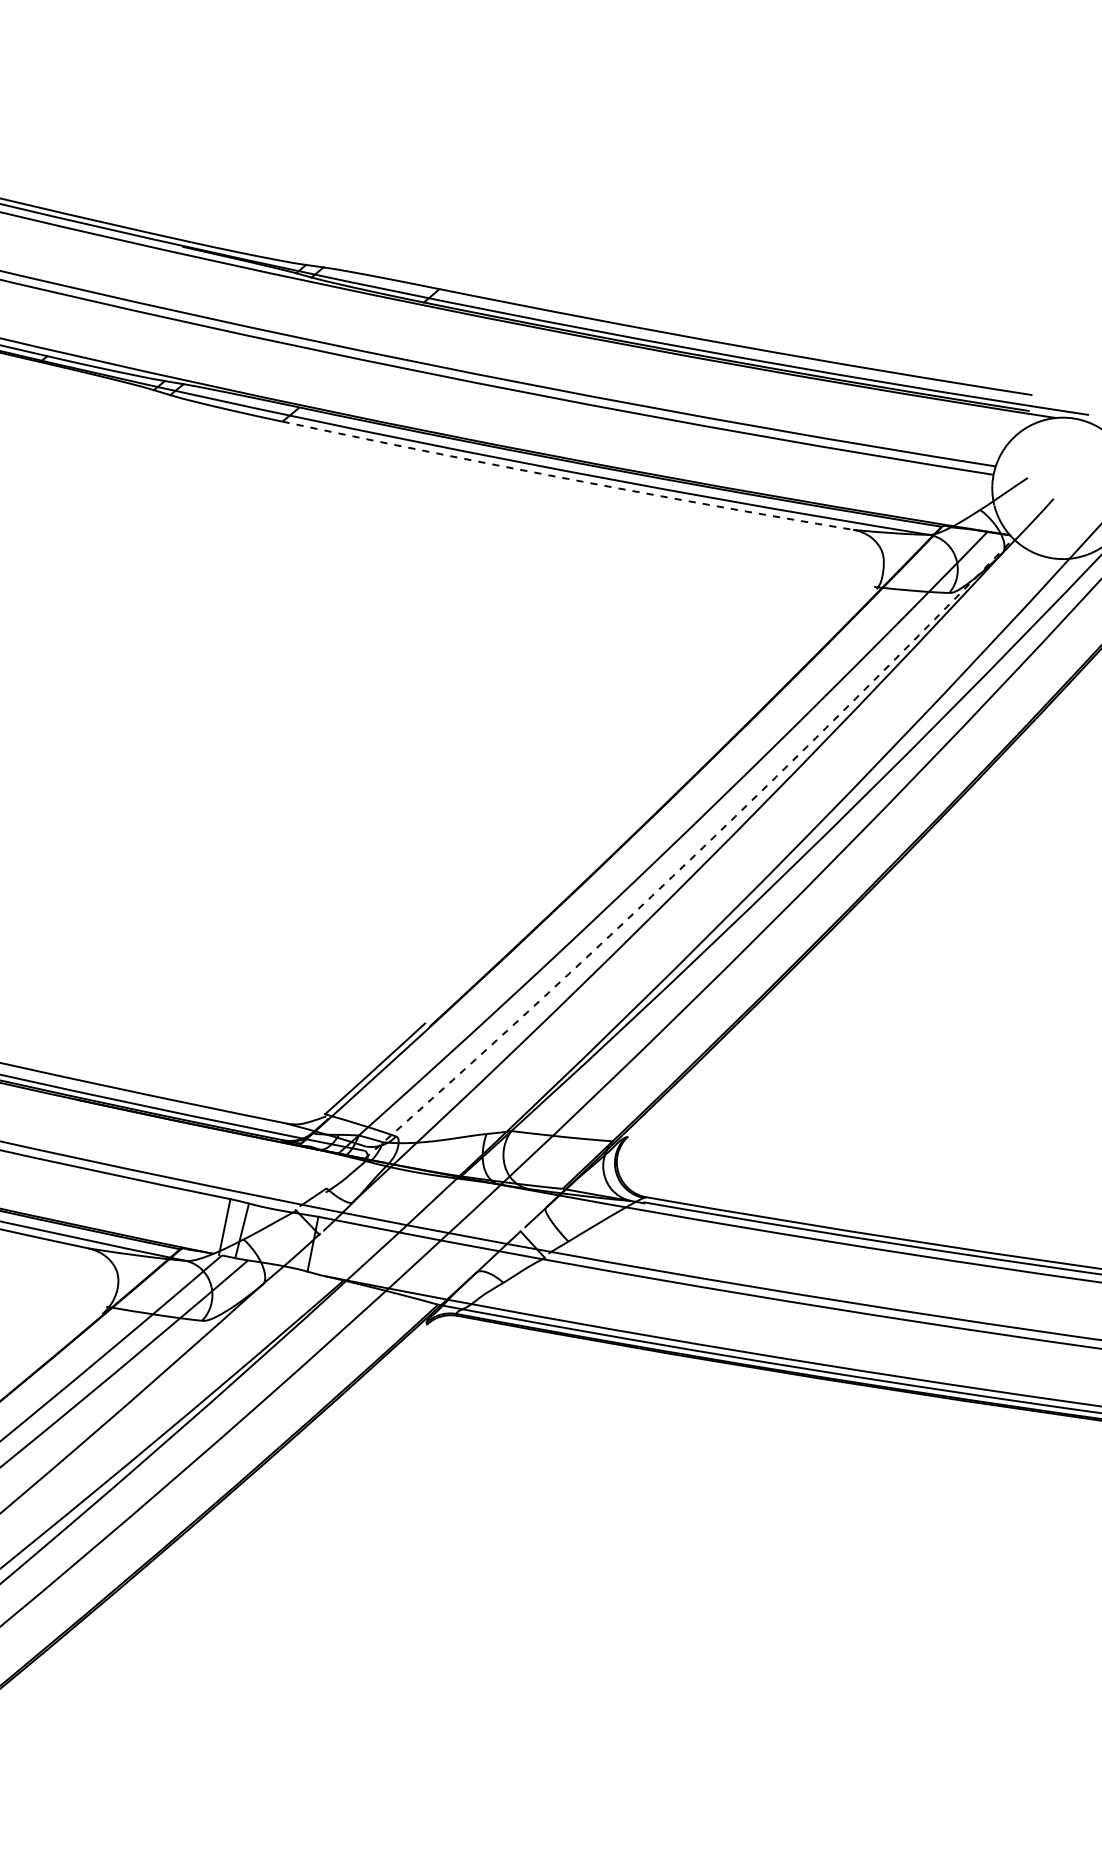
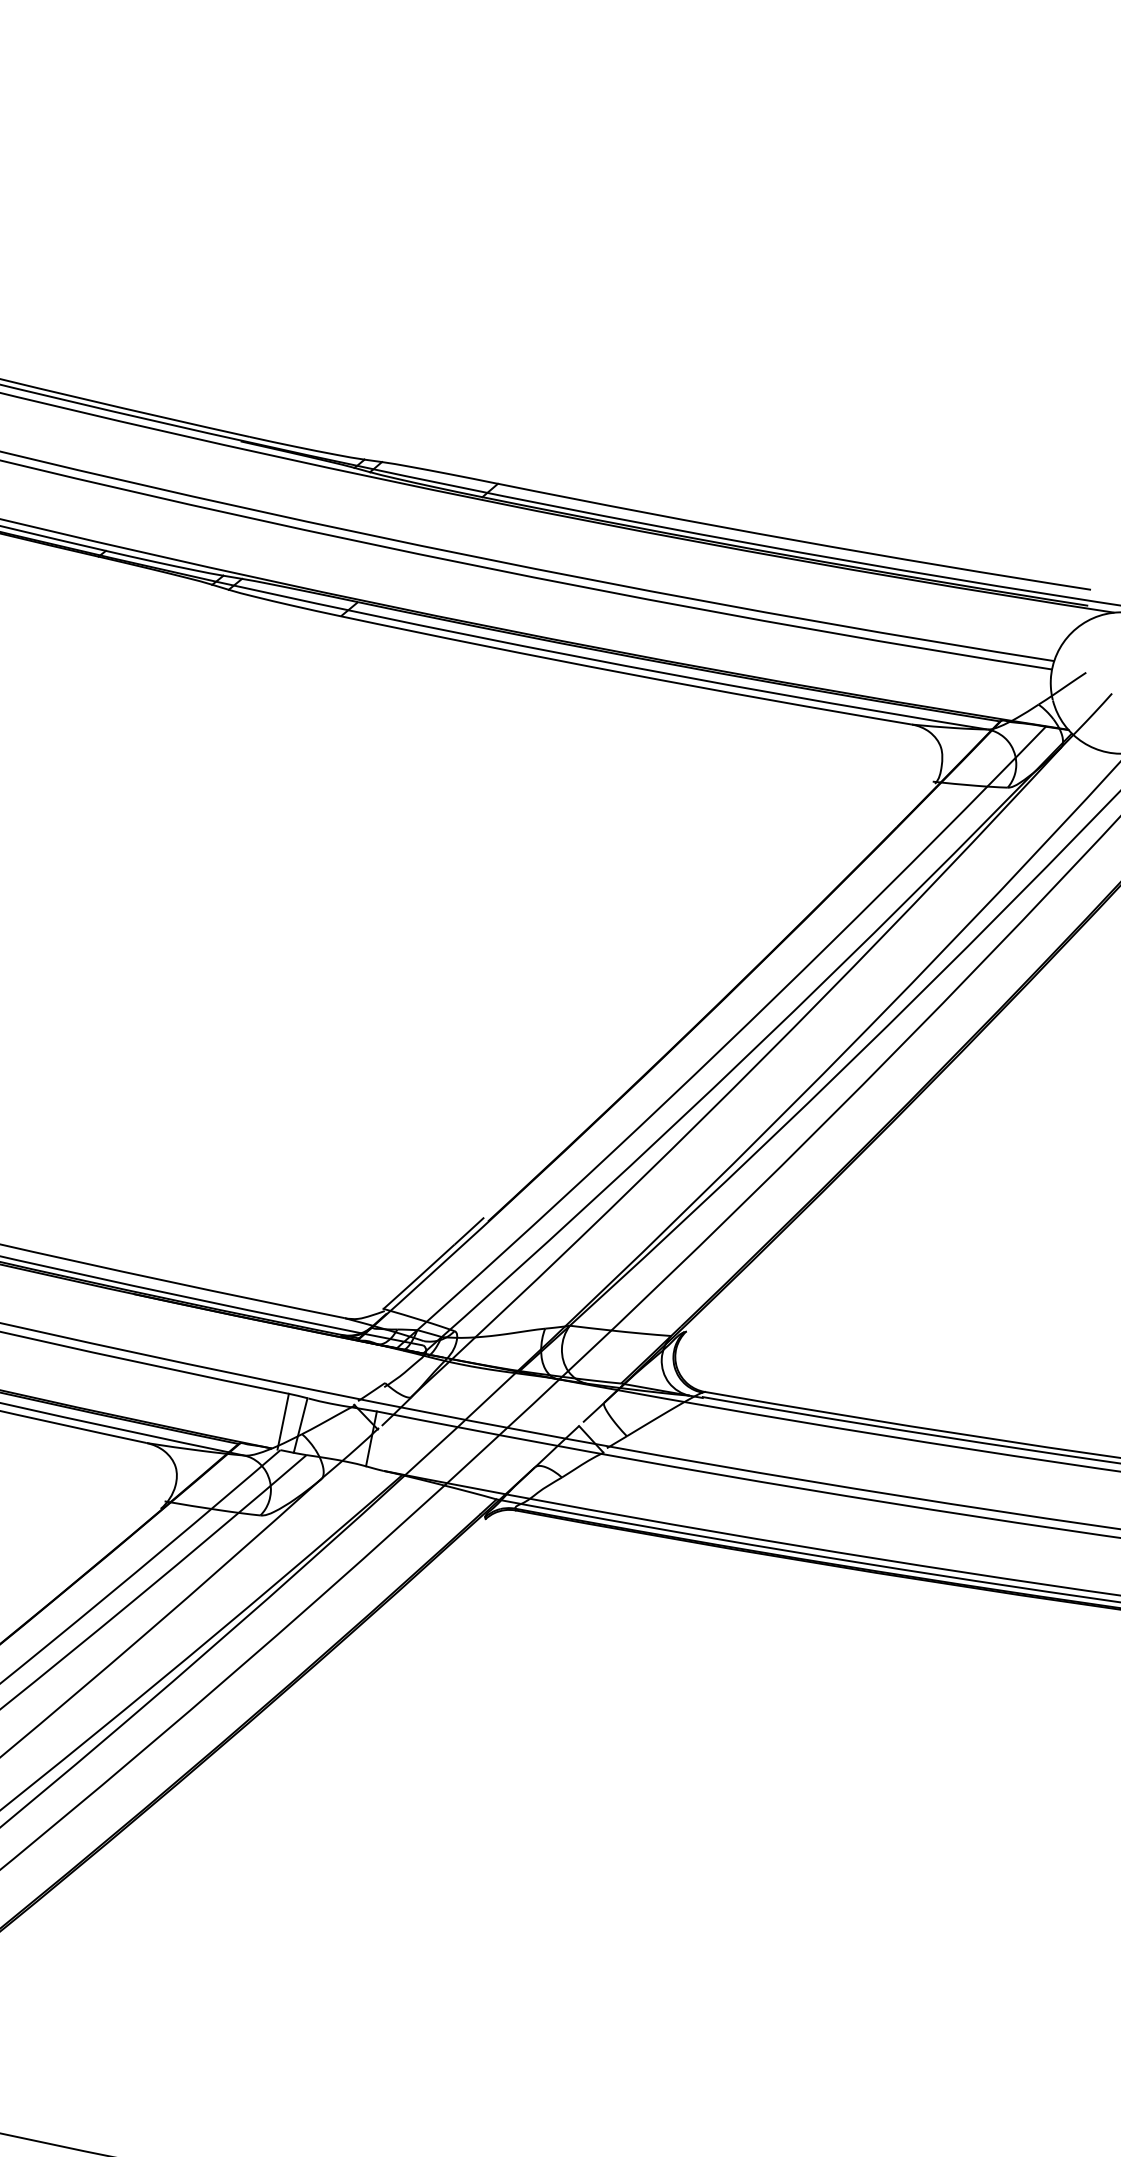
arc: (567, 478) -> (625, 673), dashed -> solid
arc: (695, 855) -> (753, 1050), dashed -> solid

